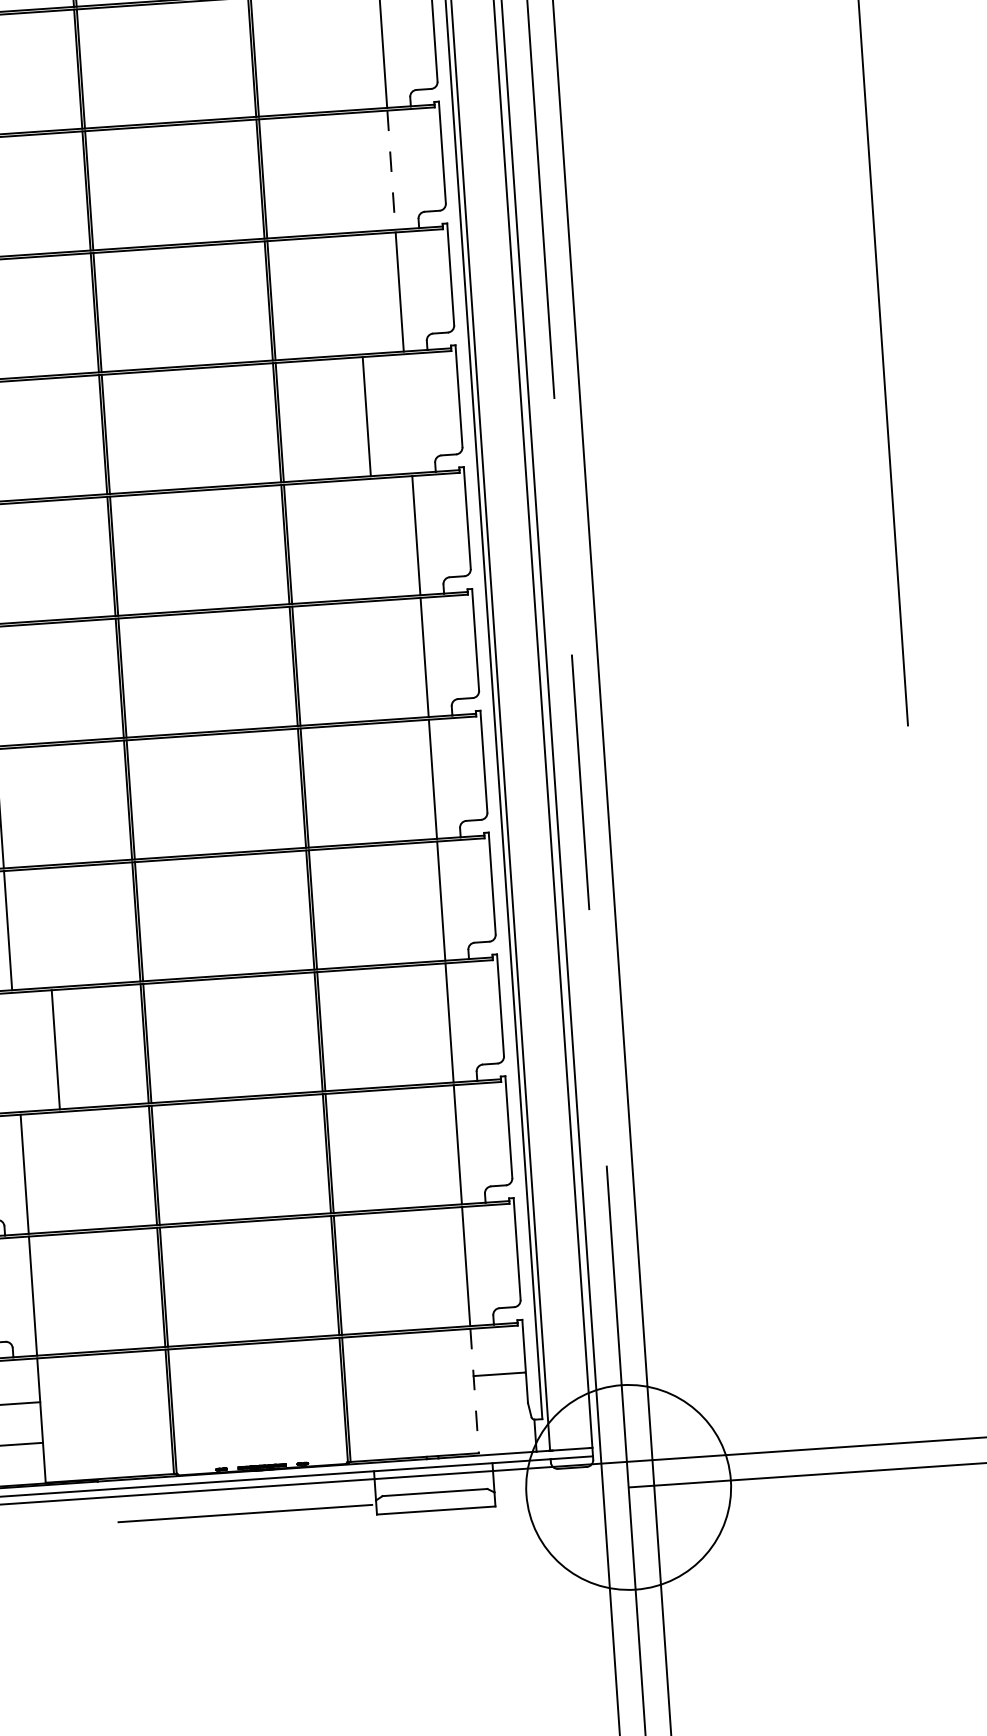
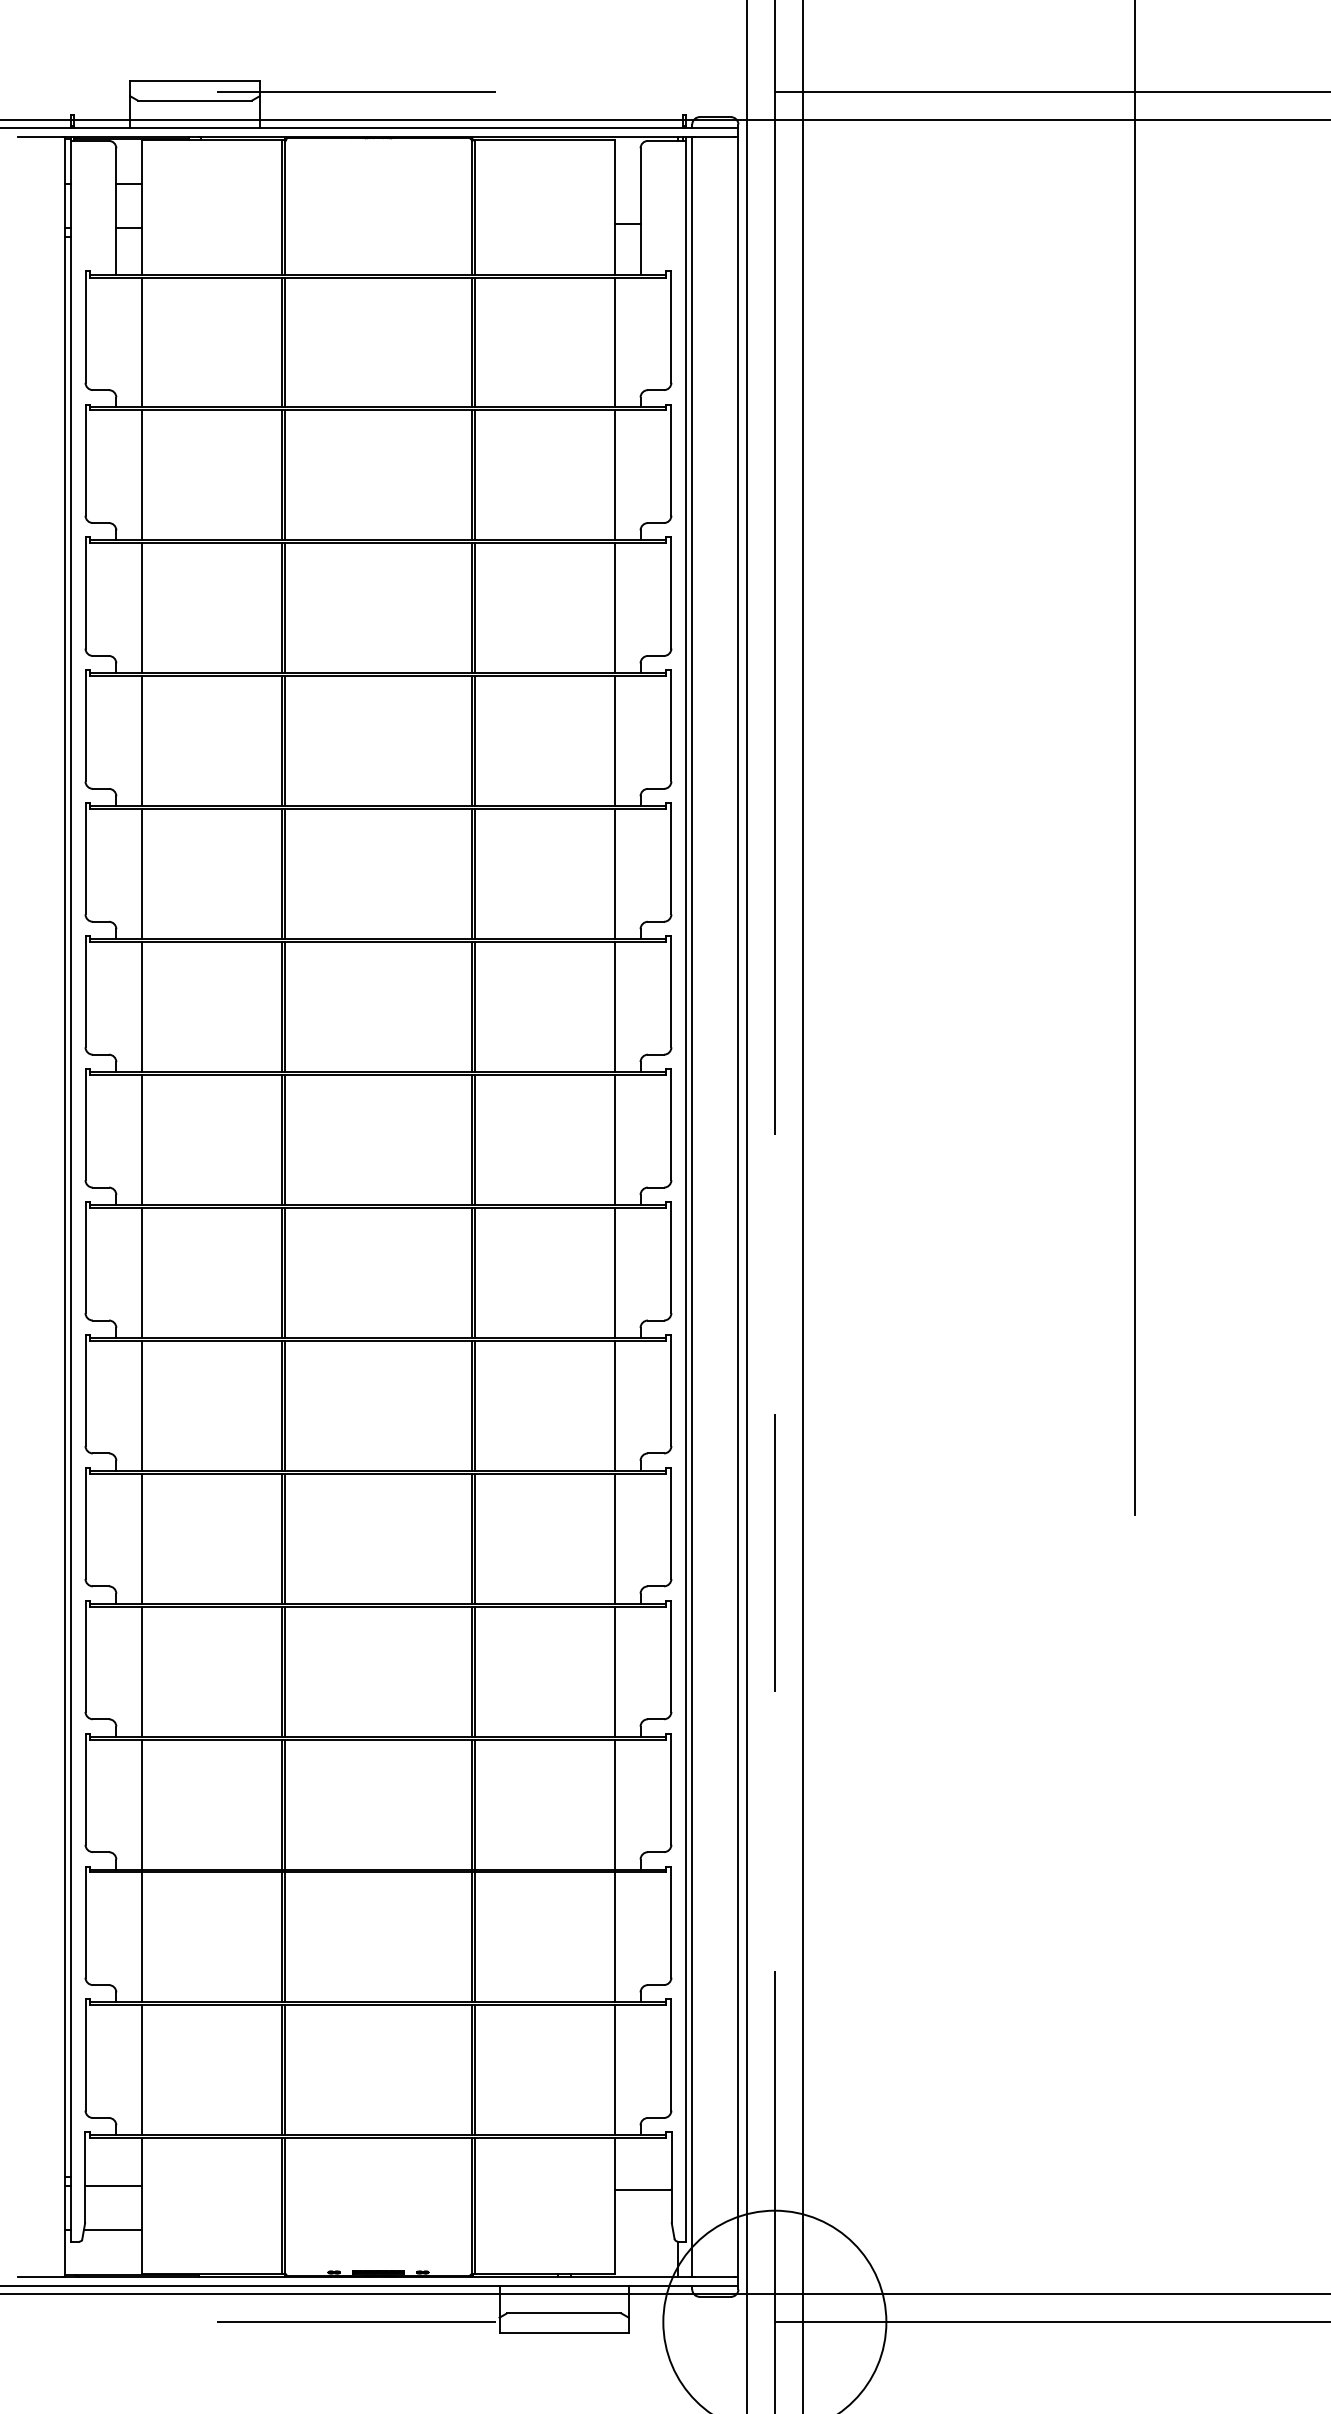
line: (391, 170) -> (614, 874), dashed -> solid
line: (366, 416) -> (614, 1139), moved
line: (56, 1049) -> (142, 1804), moved
line: (474, 1391) -> (614, 2206), dashed -> solid

